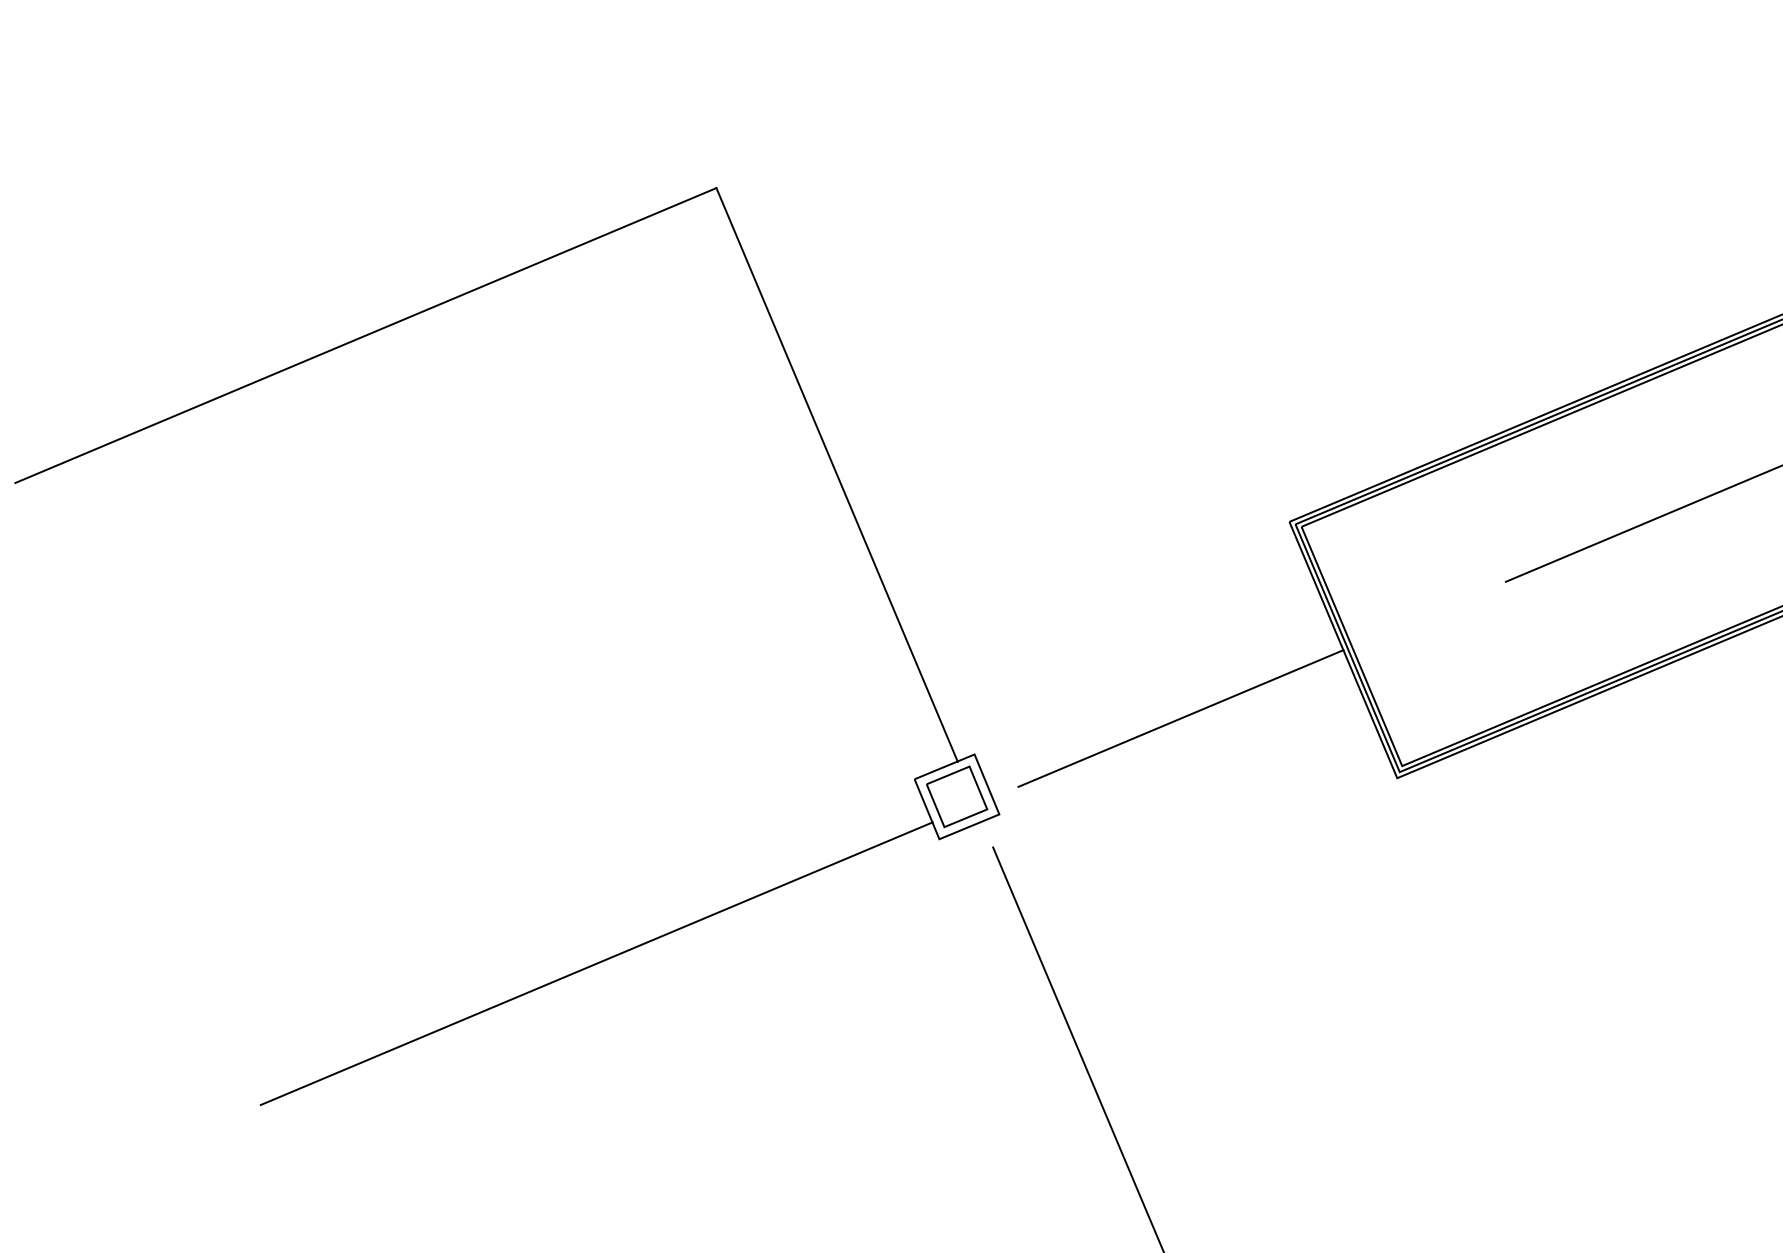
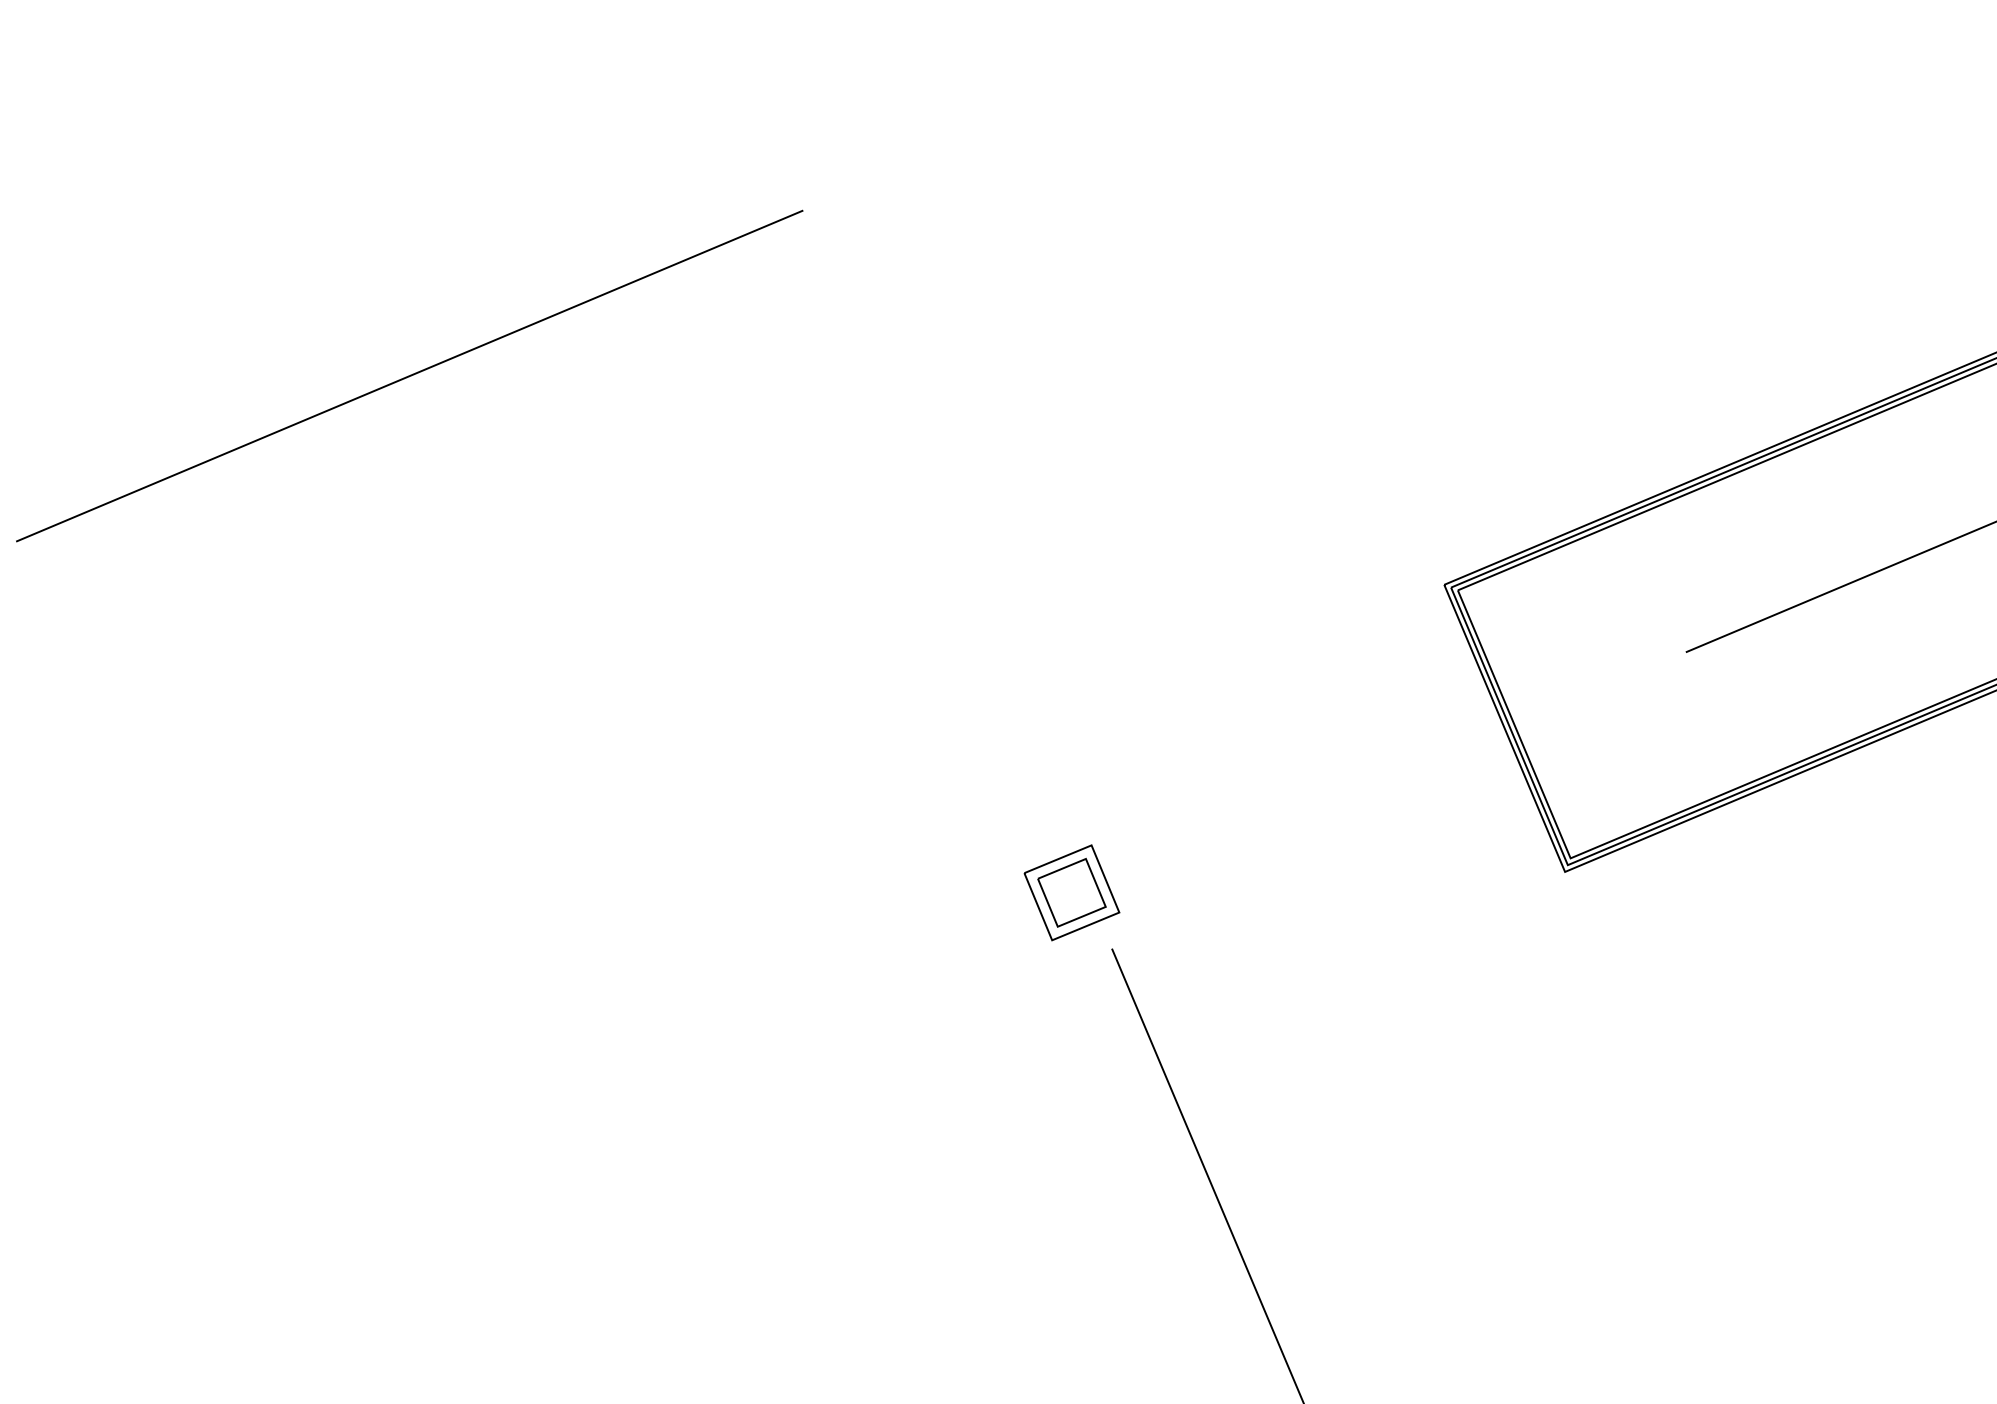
line: (837, 474) -> (937, 531), removed
line: (1180, 718) -> (1322, 804), removed
line: (596, 963) -> (668, 1079), removed

